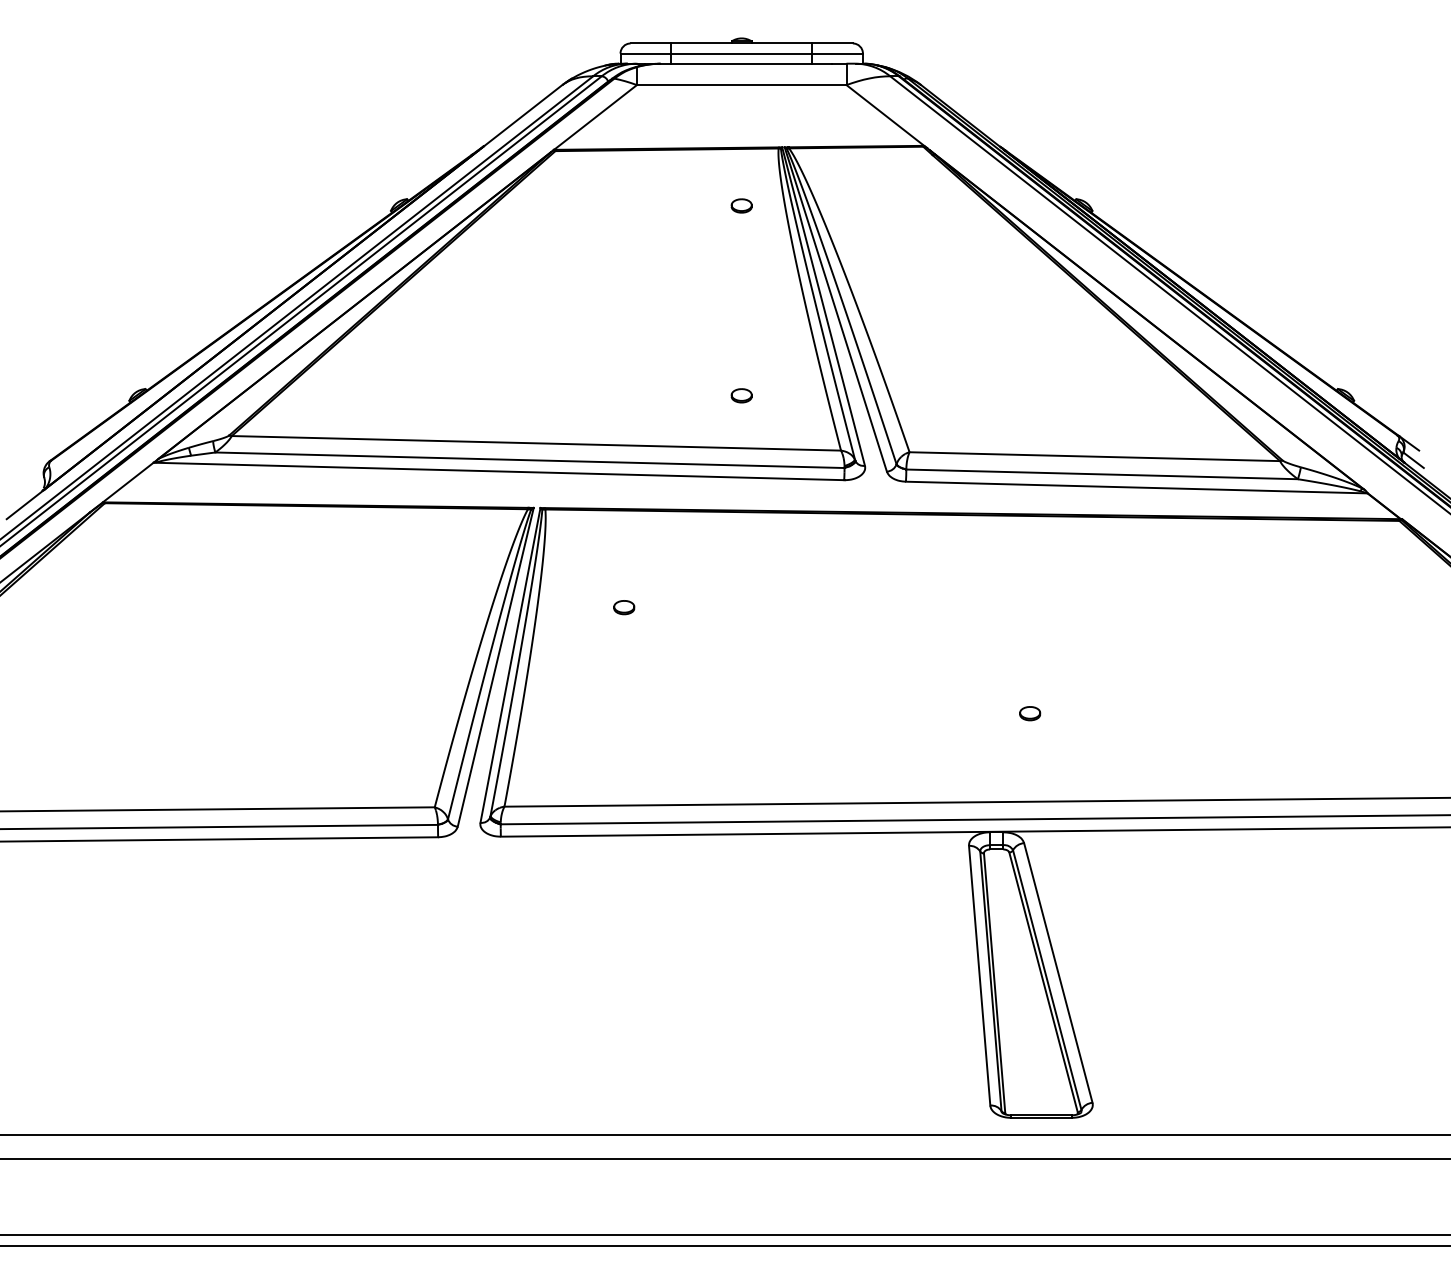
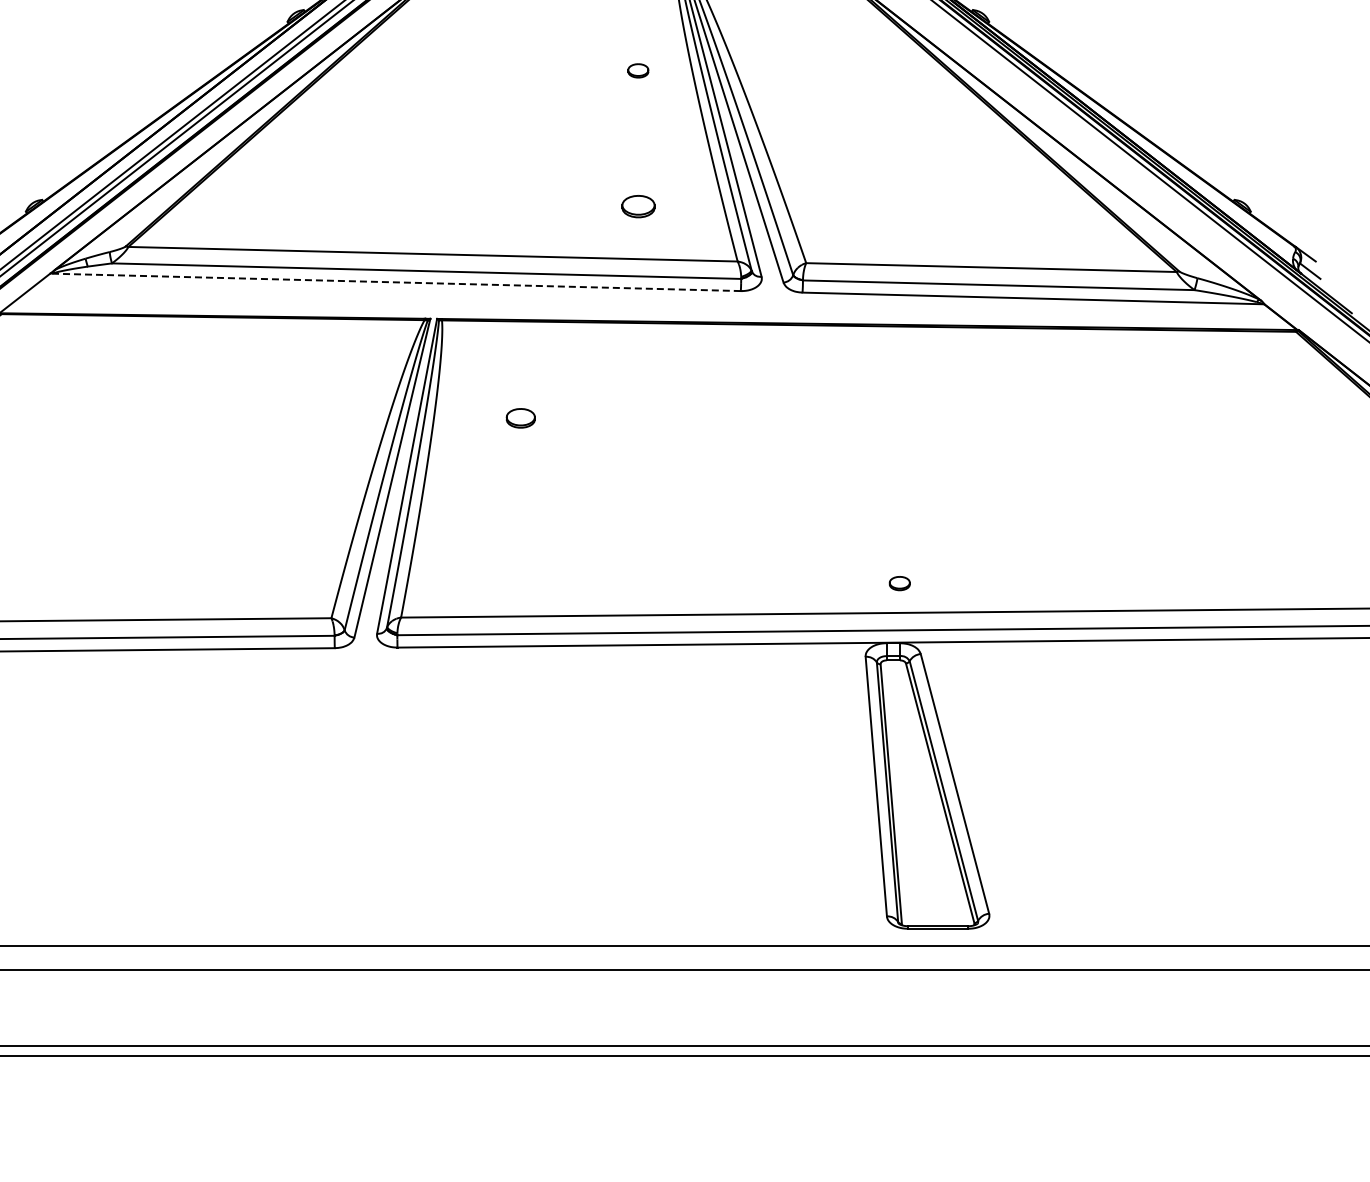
part: (741, 205) -> (638, 70), moved
part: (741, 395) -> (638, 206), size x1.6
line: (498, 471) -> (395, 282), solid -> dashed
part: (624, 607) -> (521, 418), size x1.4
part: (1030, 713) -> (900, 583), moved

